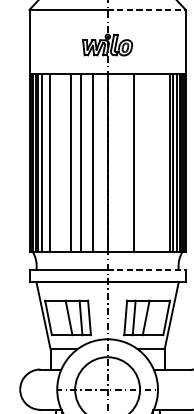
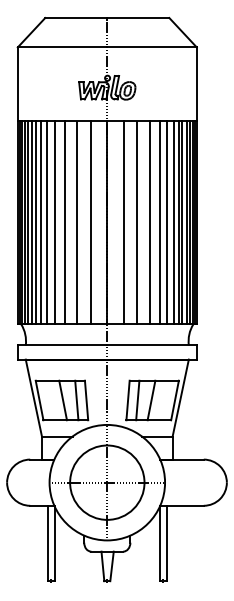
line: (147, 9) -> (152, 47), dashed -> solid
line: (45, 162) -> (36, 222), added
line: (55, 162) -> (47, 222), added
line: (61, 162) -> (54, 222), added
line: (121, 162) -> (123, 222), added
line: (144, 162) -> (149, 222), added
line: (153, 162) -> (159, 222), added
line: (160, 162) -> (167, 222), added
line: (165, 162) -> (173, 222), added
line: (147, 269) -> (152, 345), dashed -> solid

